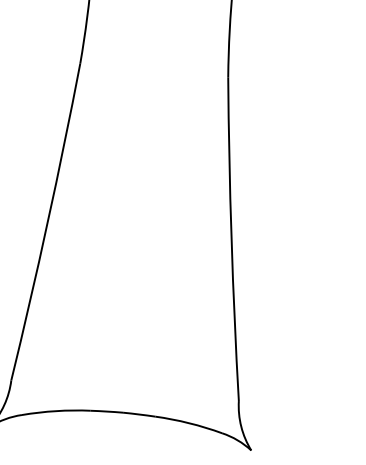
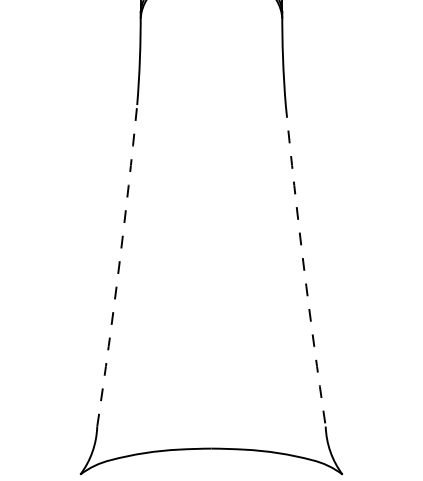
arc: (47, 222) -> (119, 266), solid -> dashed
arc: (231, 239) -> (303, 266), solid -> dashed

